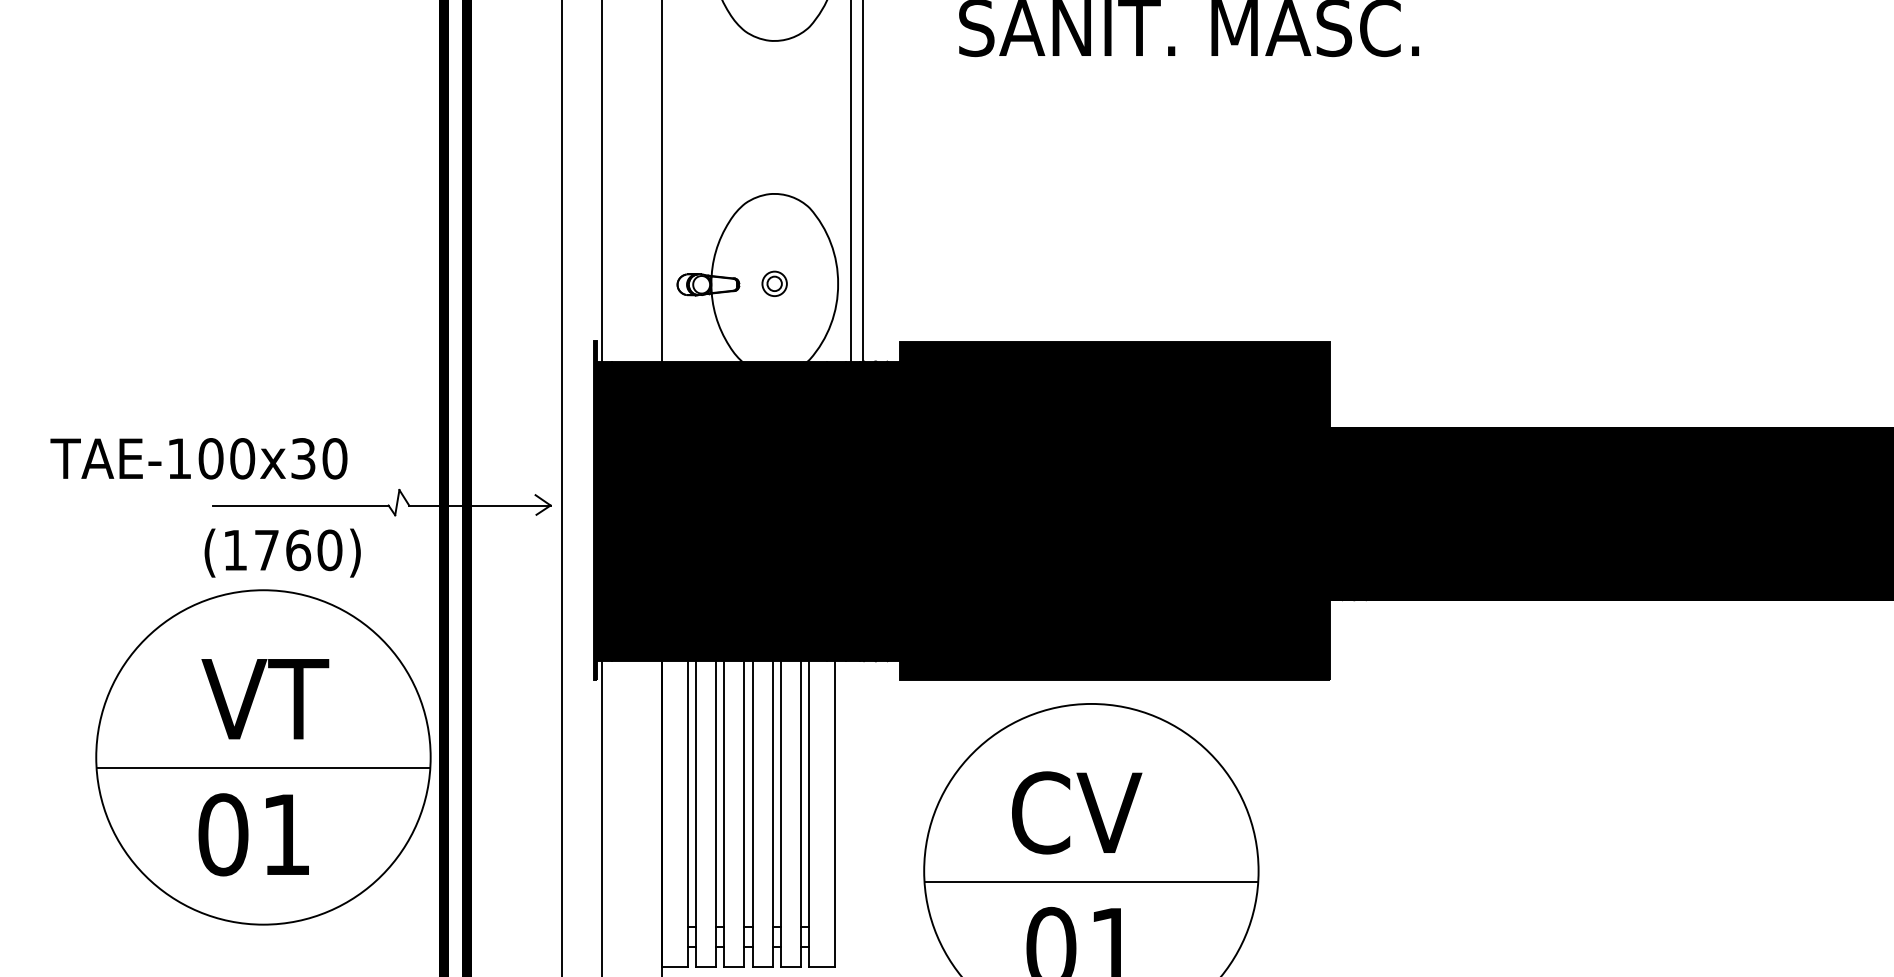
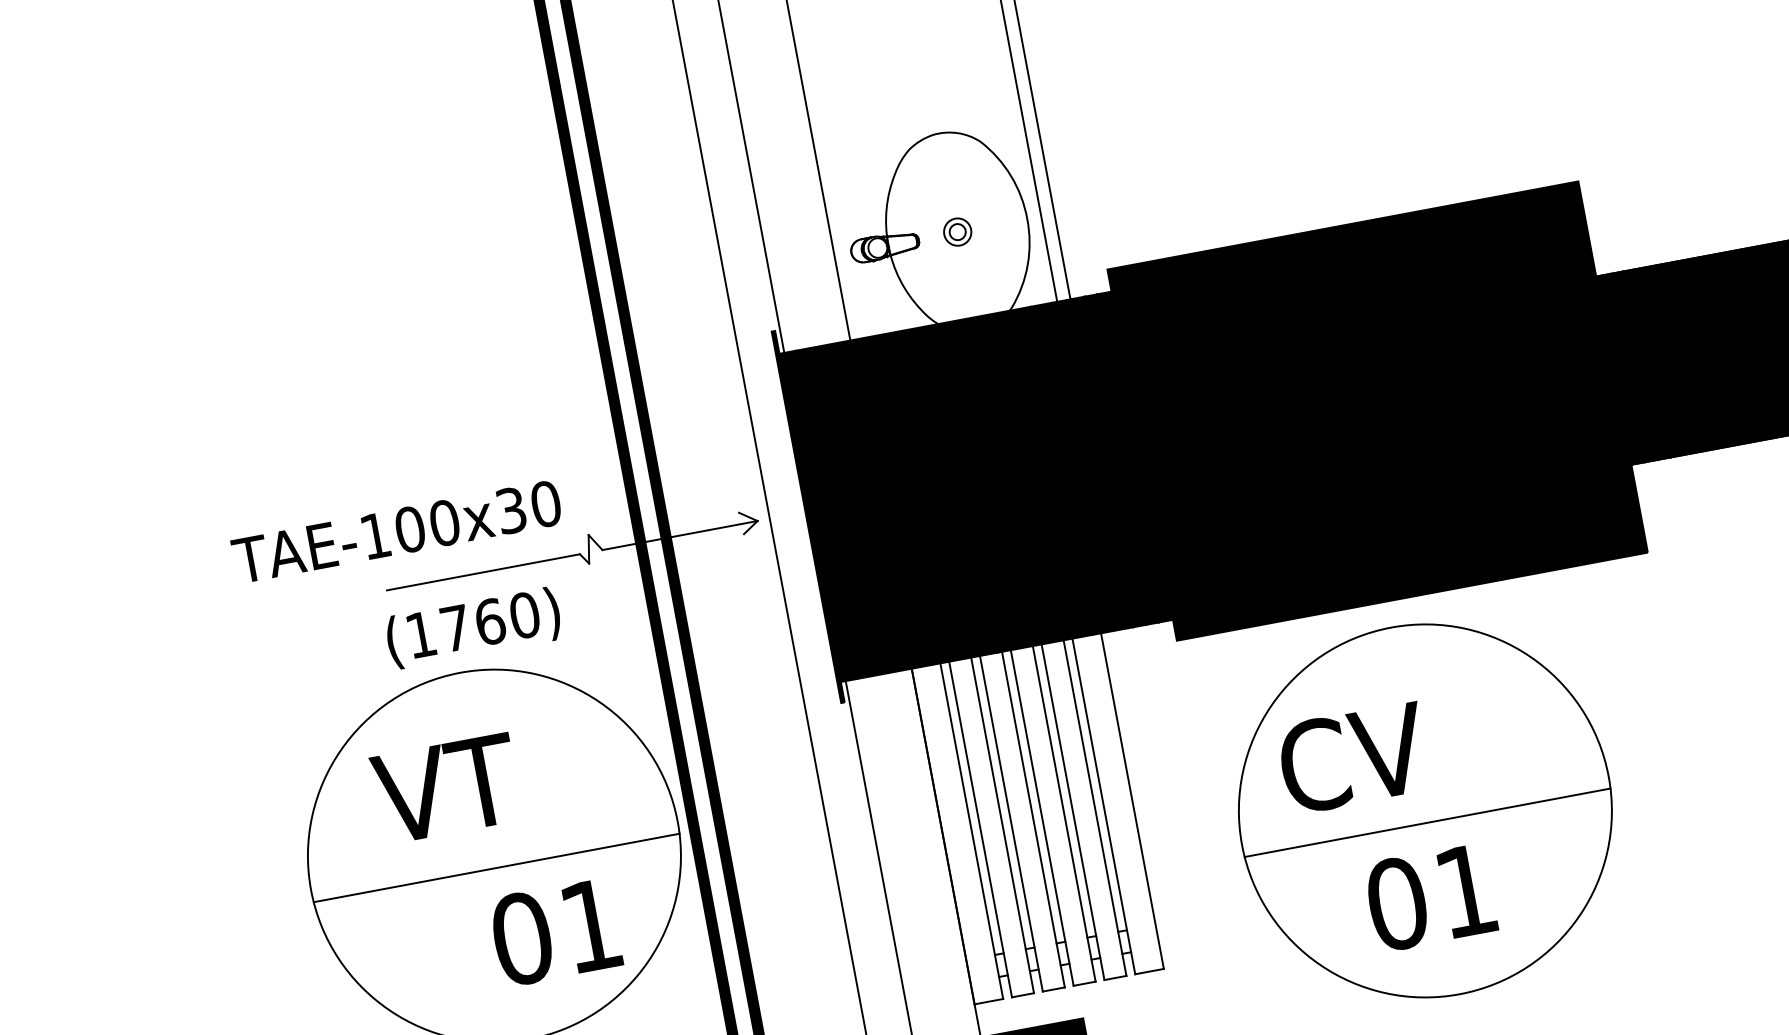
text: (198, 458) -> (396, 531), moved
text: (265, 699) -> (446, 789), moved
text: (1077, 812) -> (1354, 757), moved
text: (253, 834) -> (555, 932), moved

